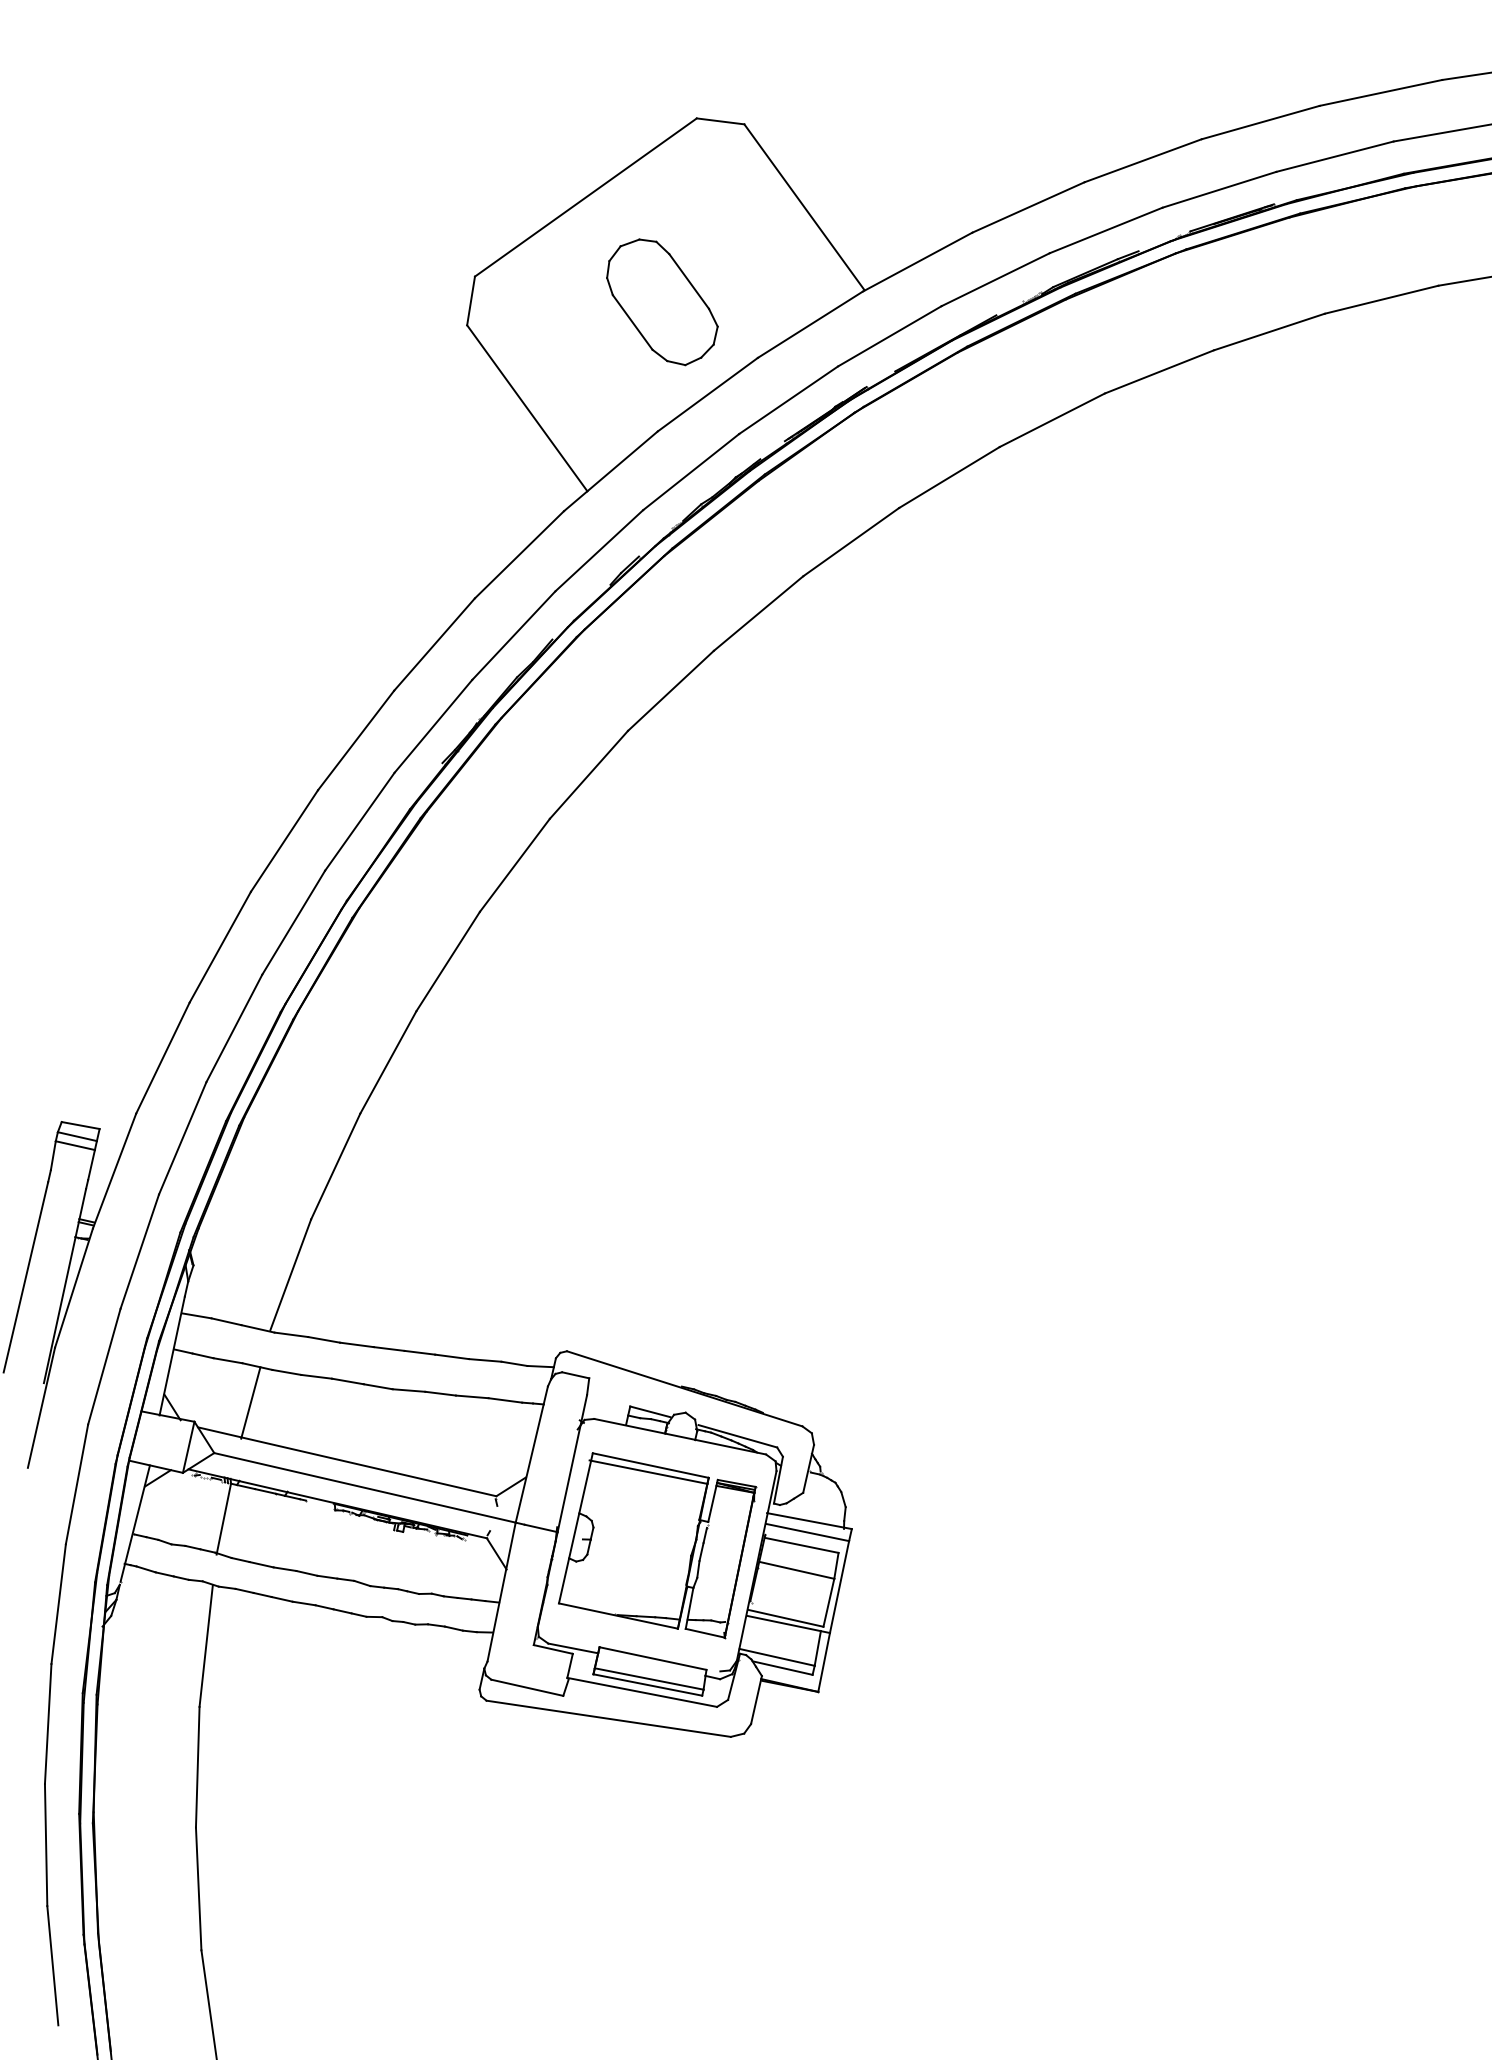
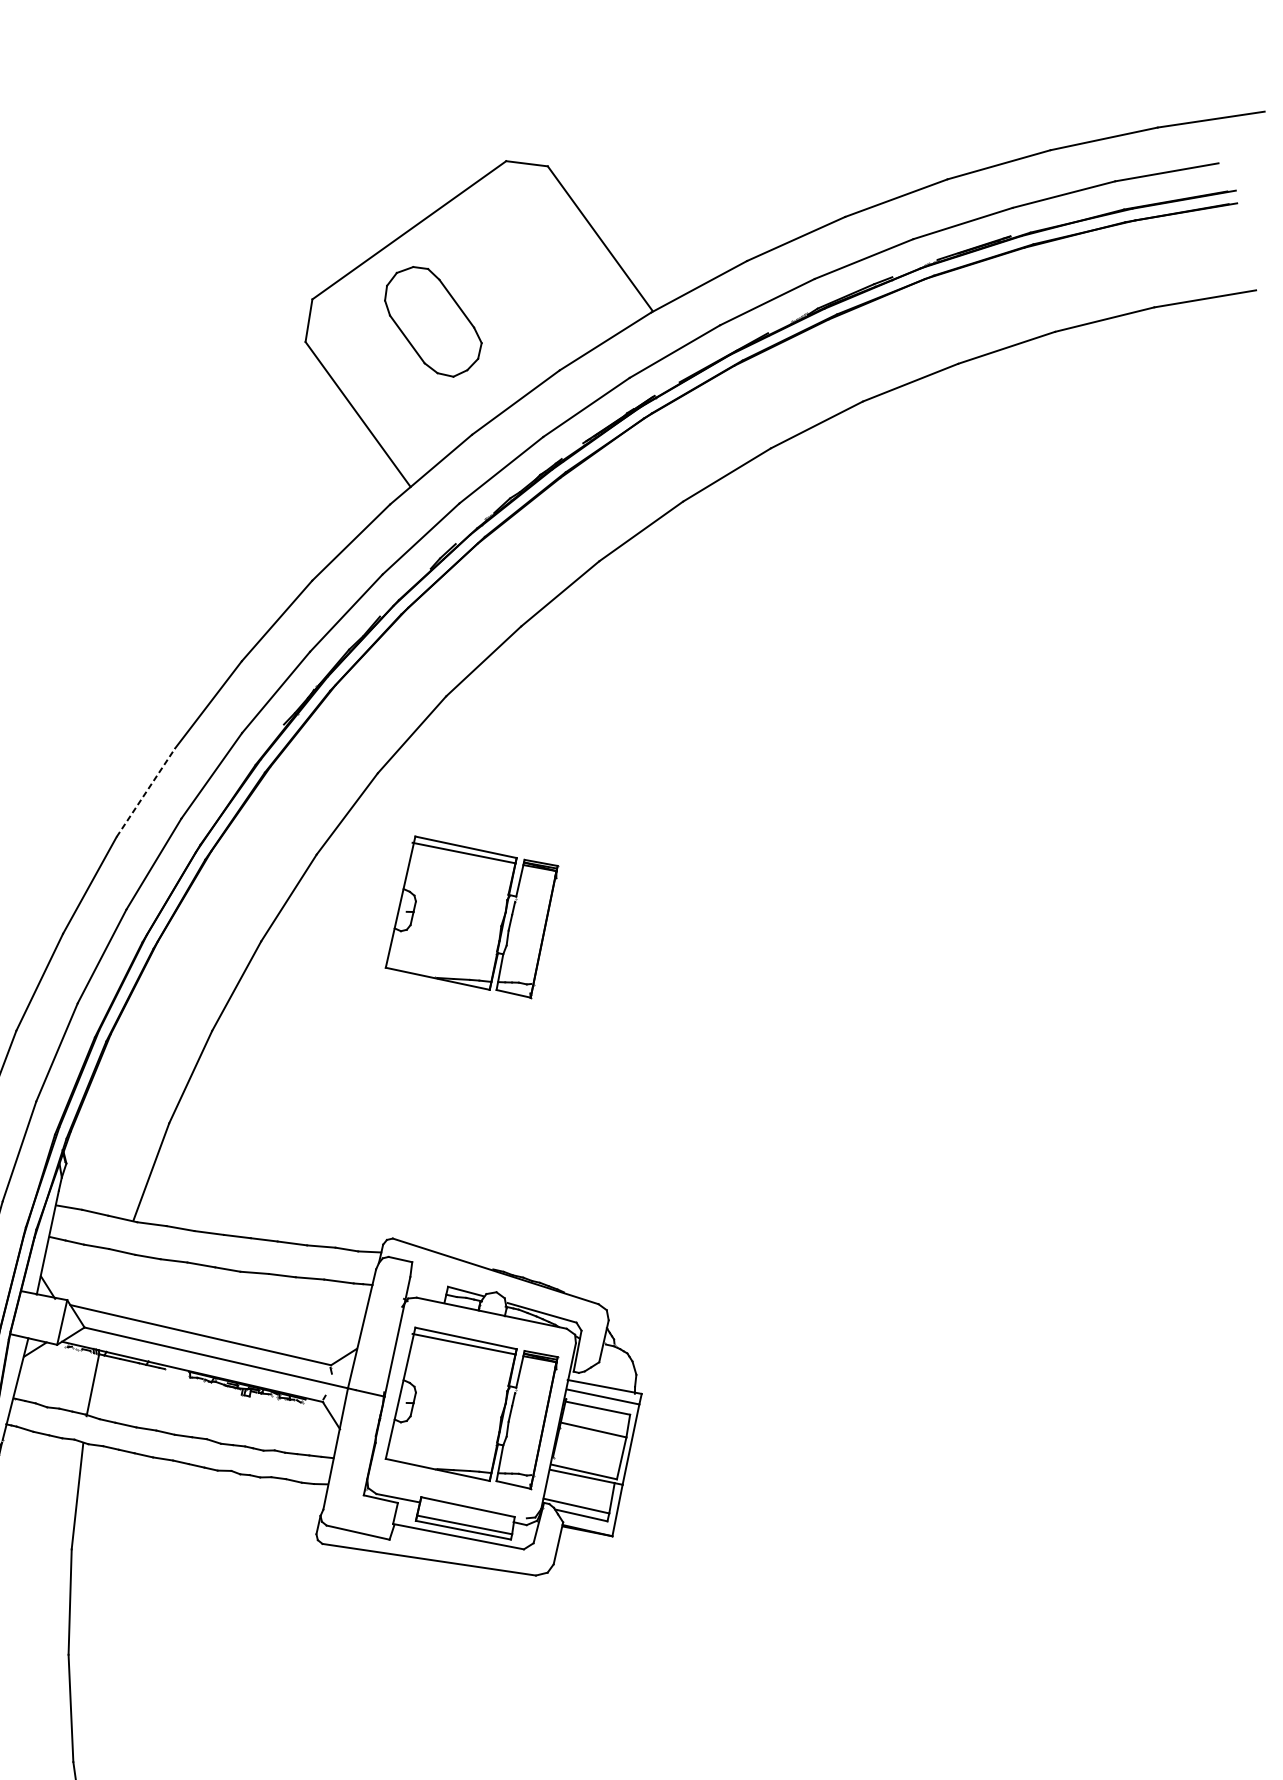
part: (662, 302) -> (433, 322), moved
line: (284, 841) -> (145, 793), solid -> dashed
part: (657, 983) -> (471, 917), added
line: (250, 1402) -> (116, 1283), removed

